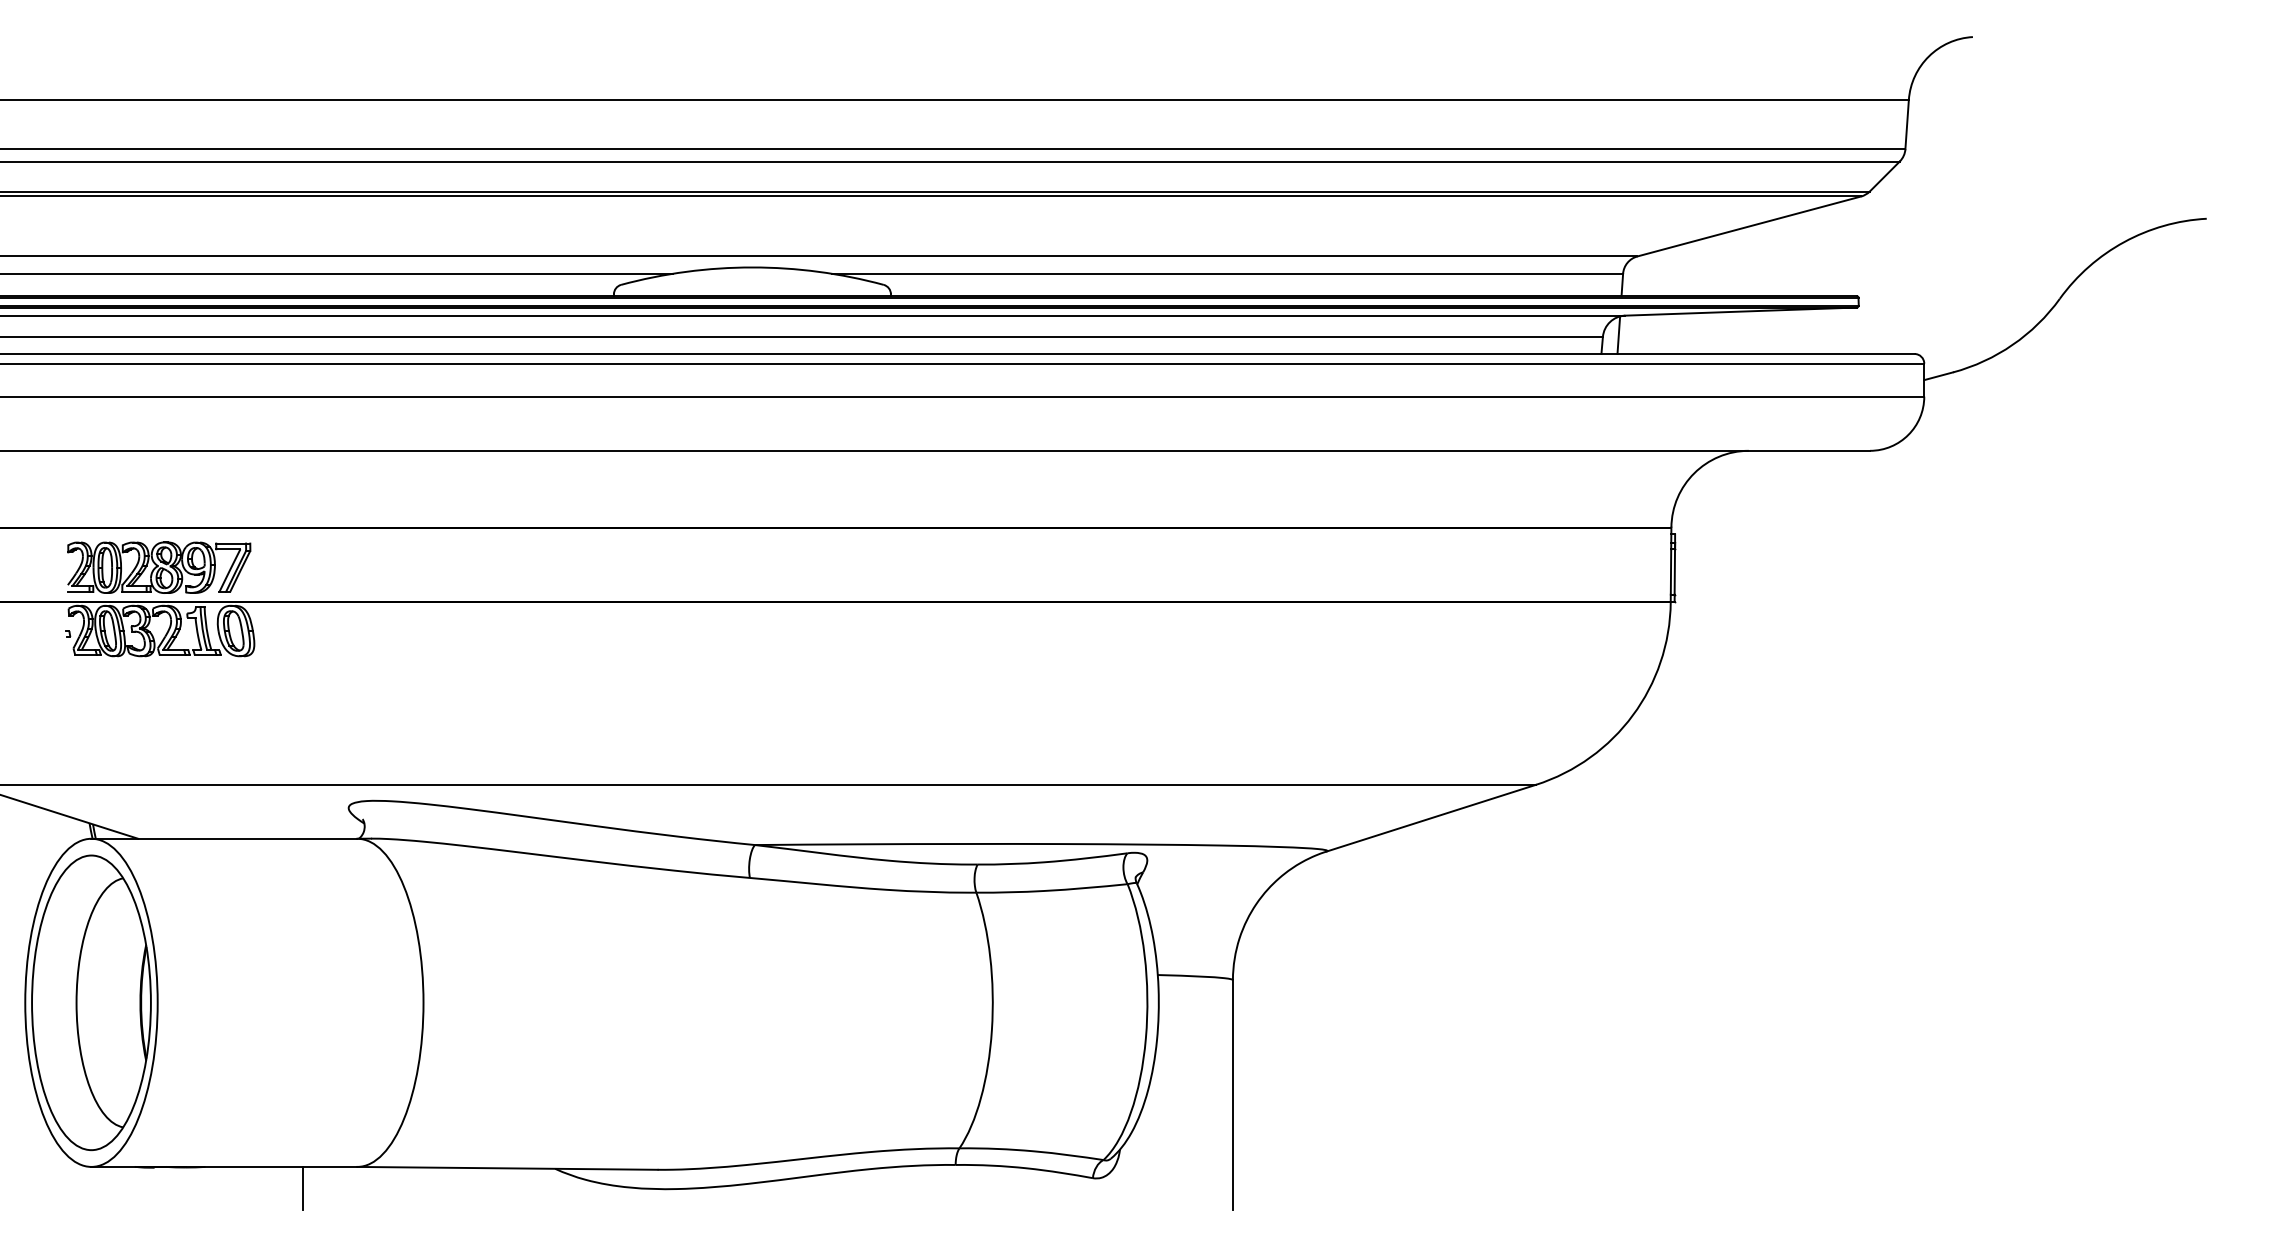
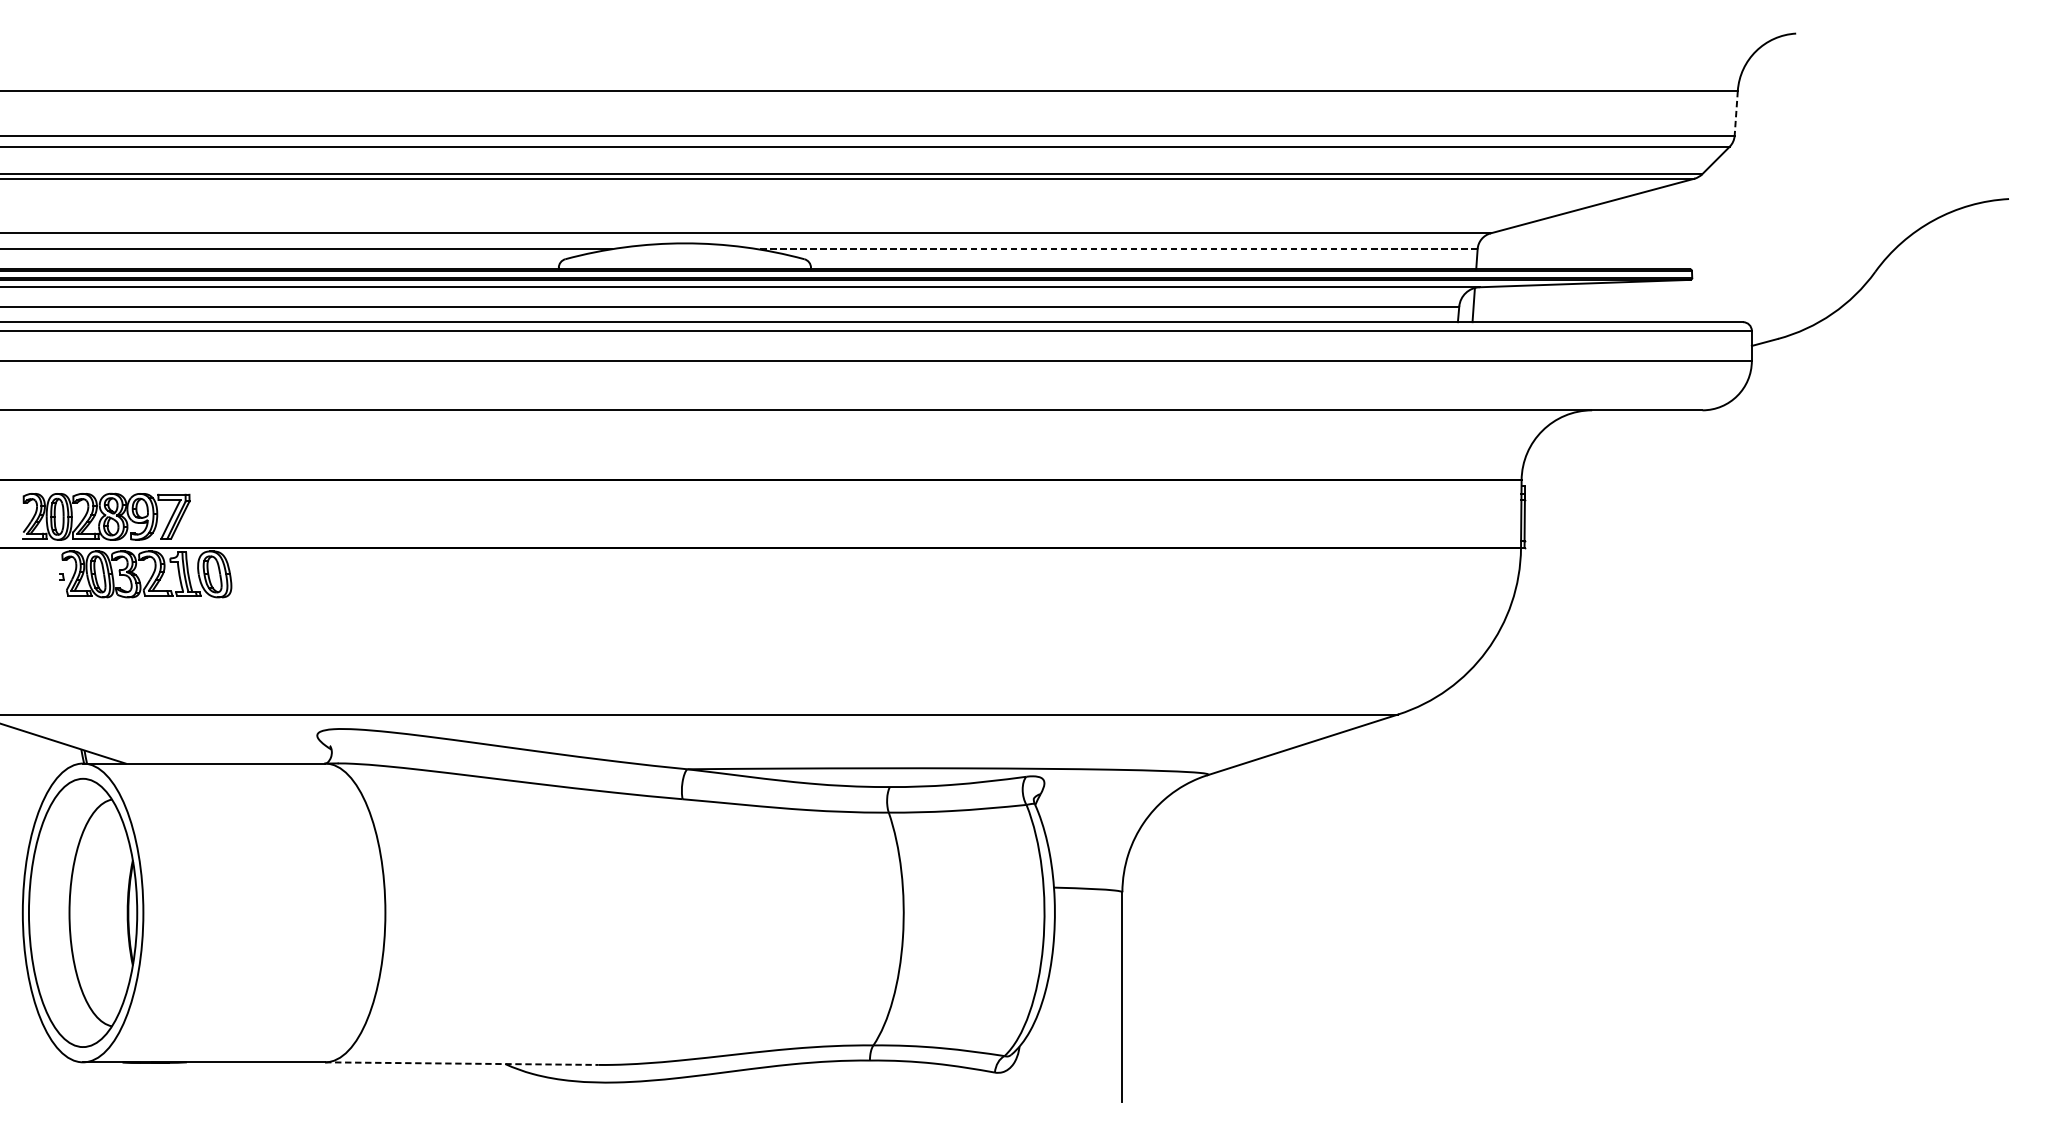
line: (1907, 124) -> (1736, 113), solid -> dashed
line: (1227, 273) -> (1117, 248), solid -> dashed
part: (159, 567) -> (106, 516), moved
line: (507, 1168) -> (461, 1063), solid -> dashed
line: (303, 1188) -> (276, 1081), removed

